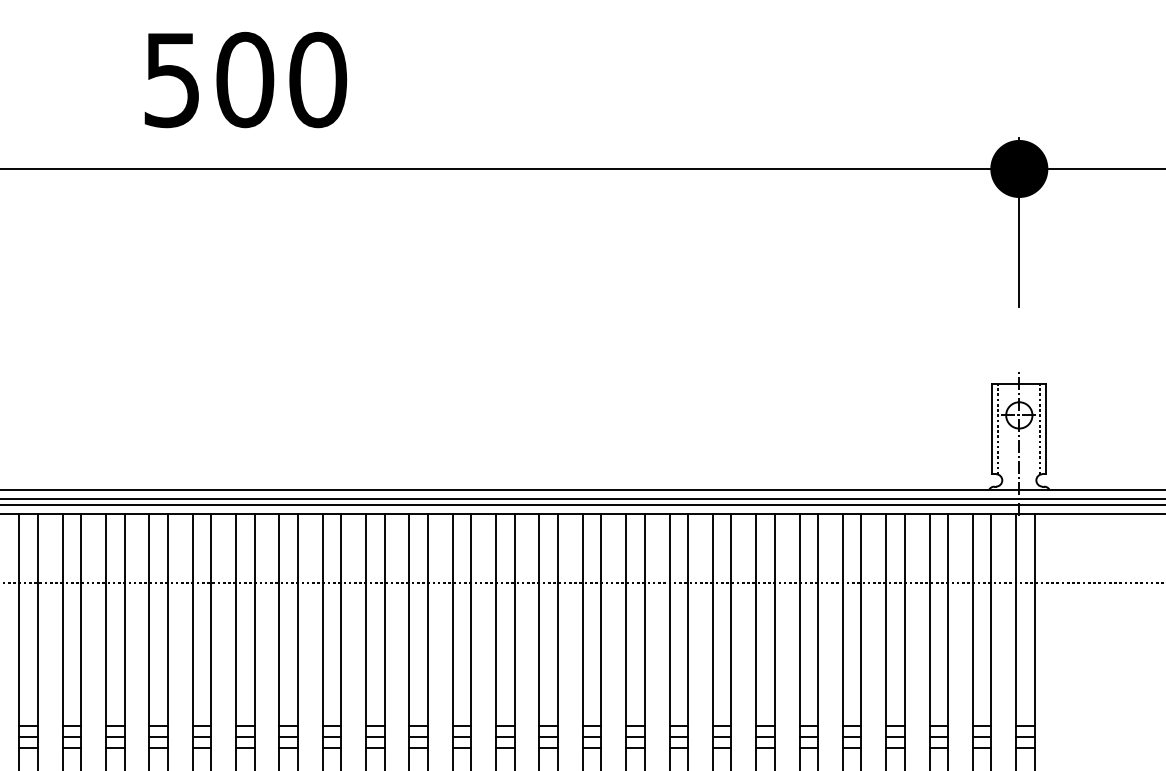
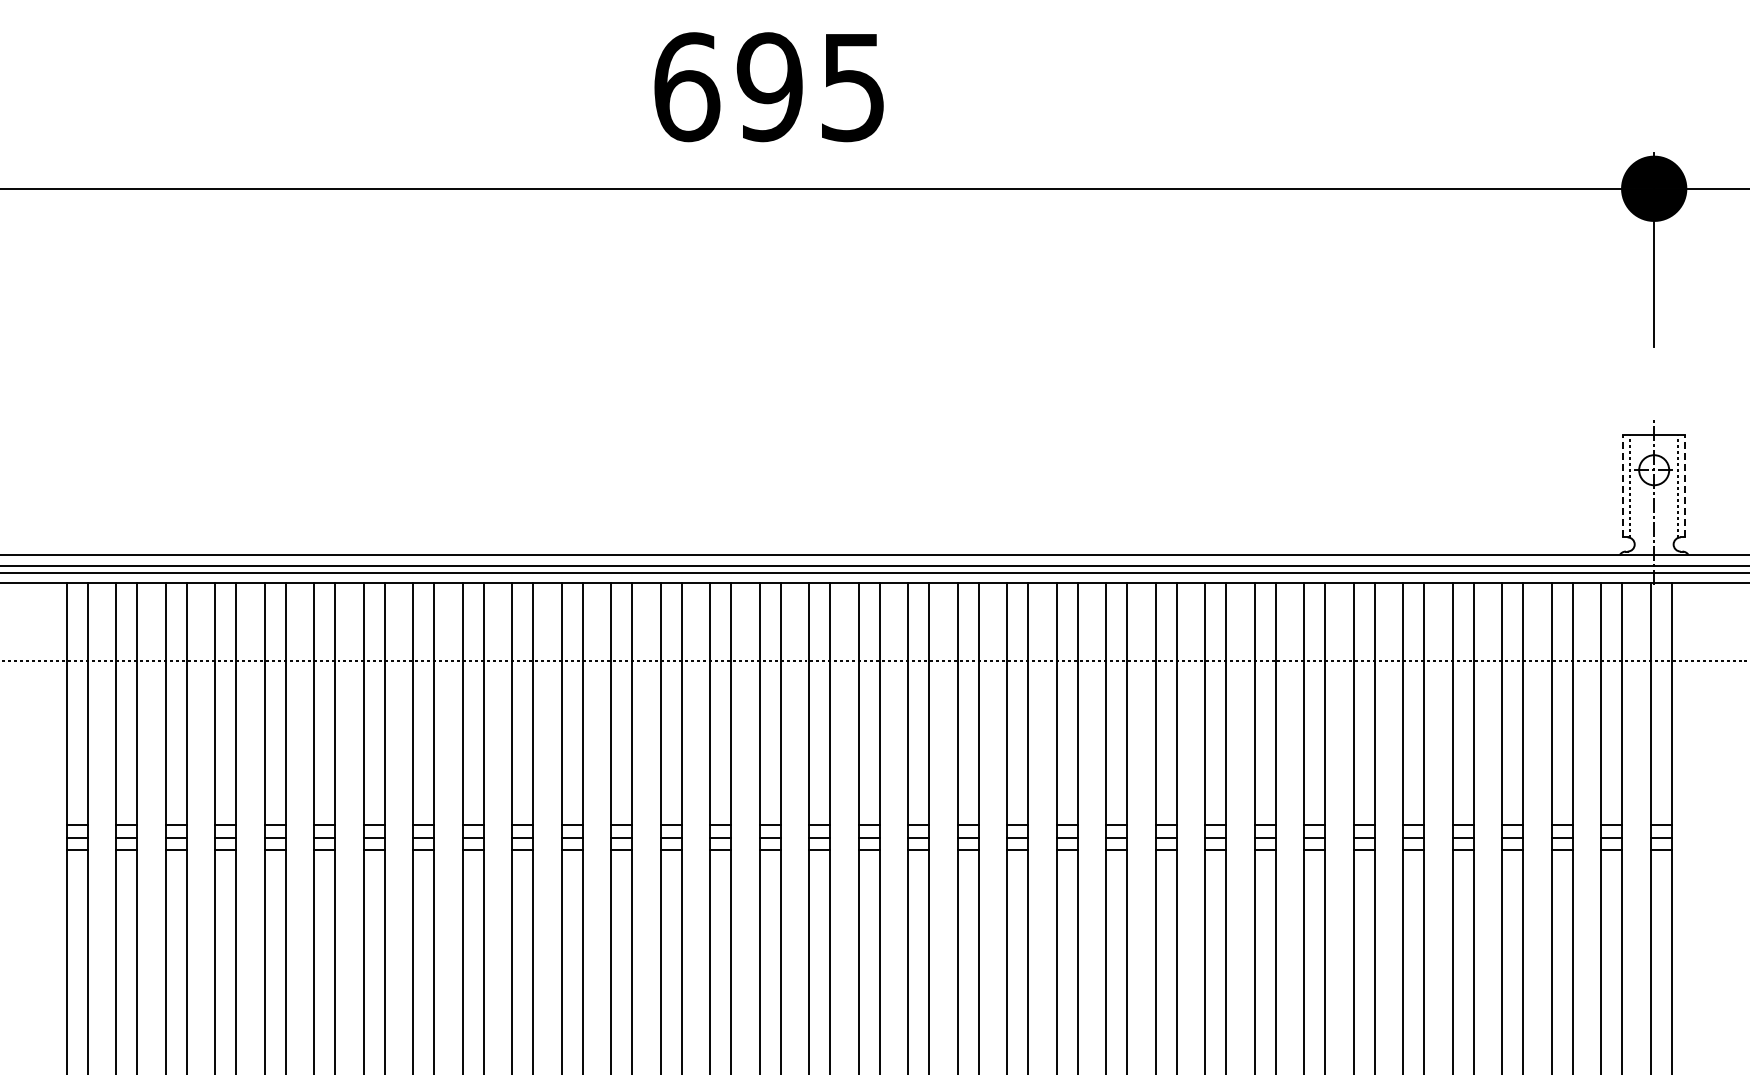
text: (245, 80) -> (770, 87), 500 -> 695
line: (992, 428) -> (1623, 485), solid -> dashed
line: (1046, 428) -> (1685, 485), solid -> dashed

